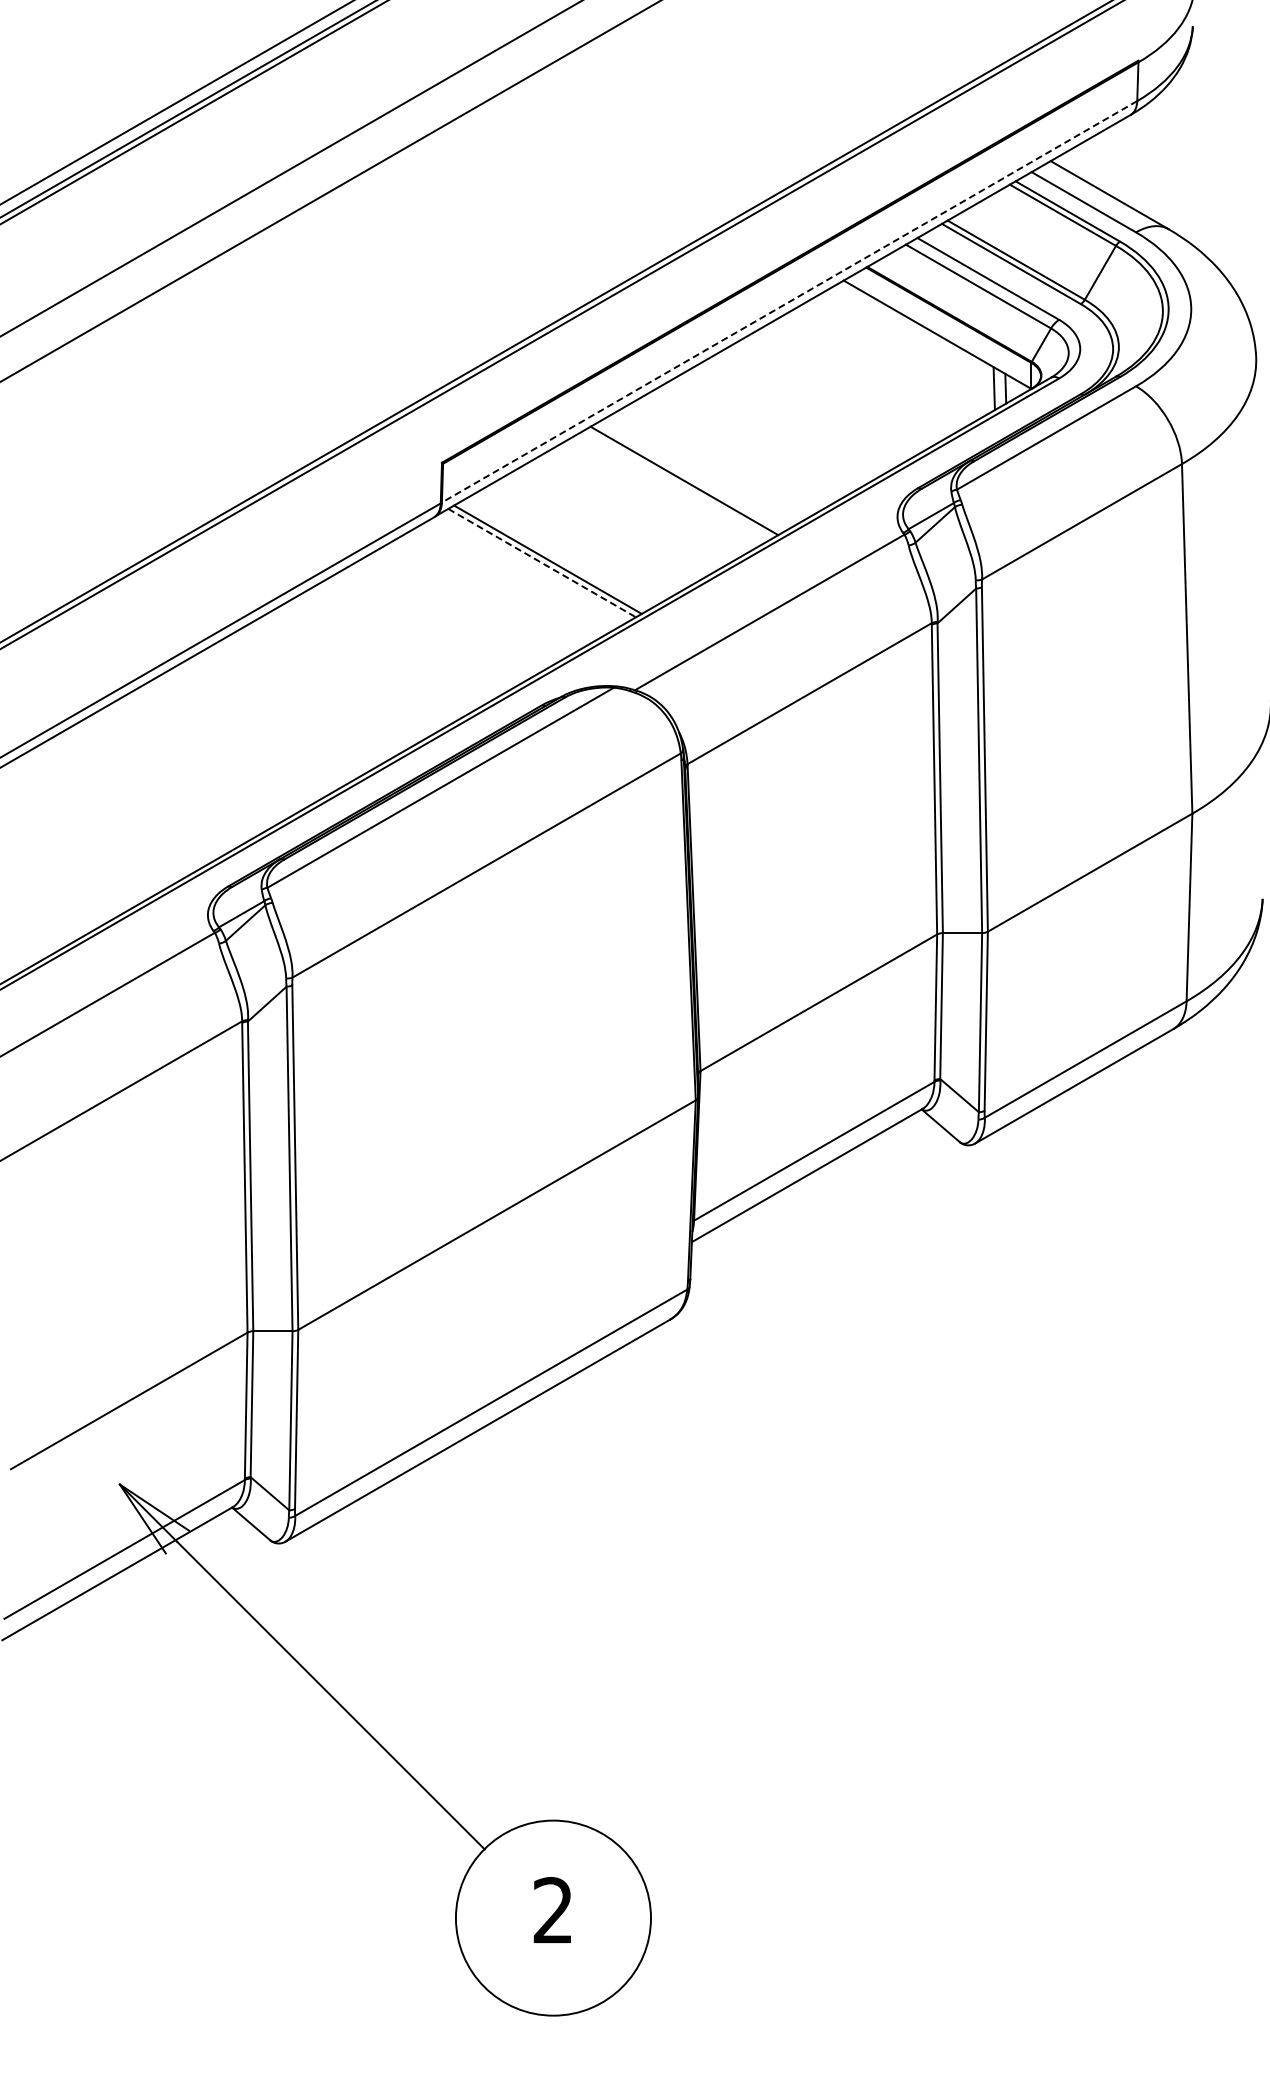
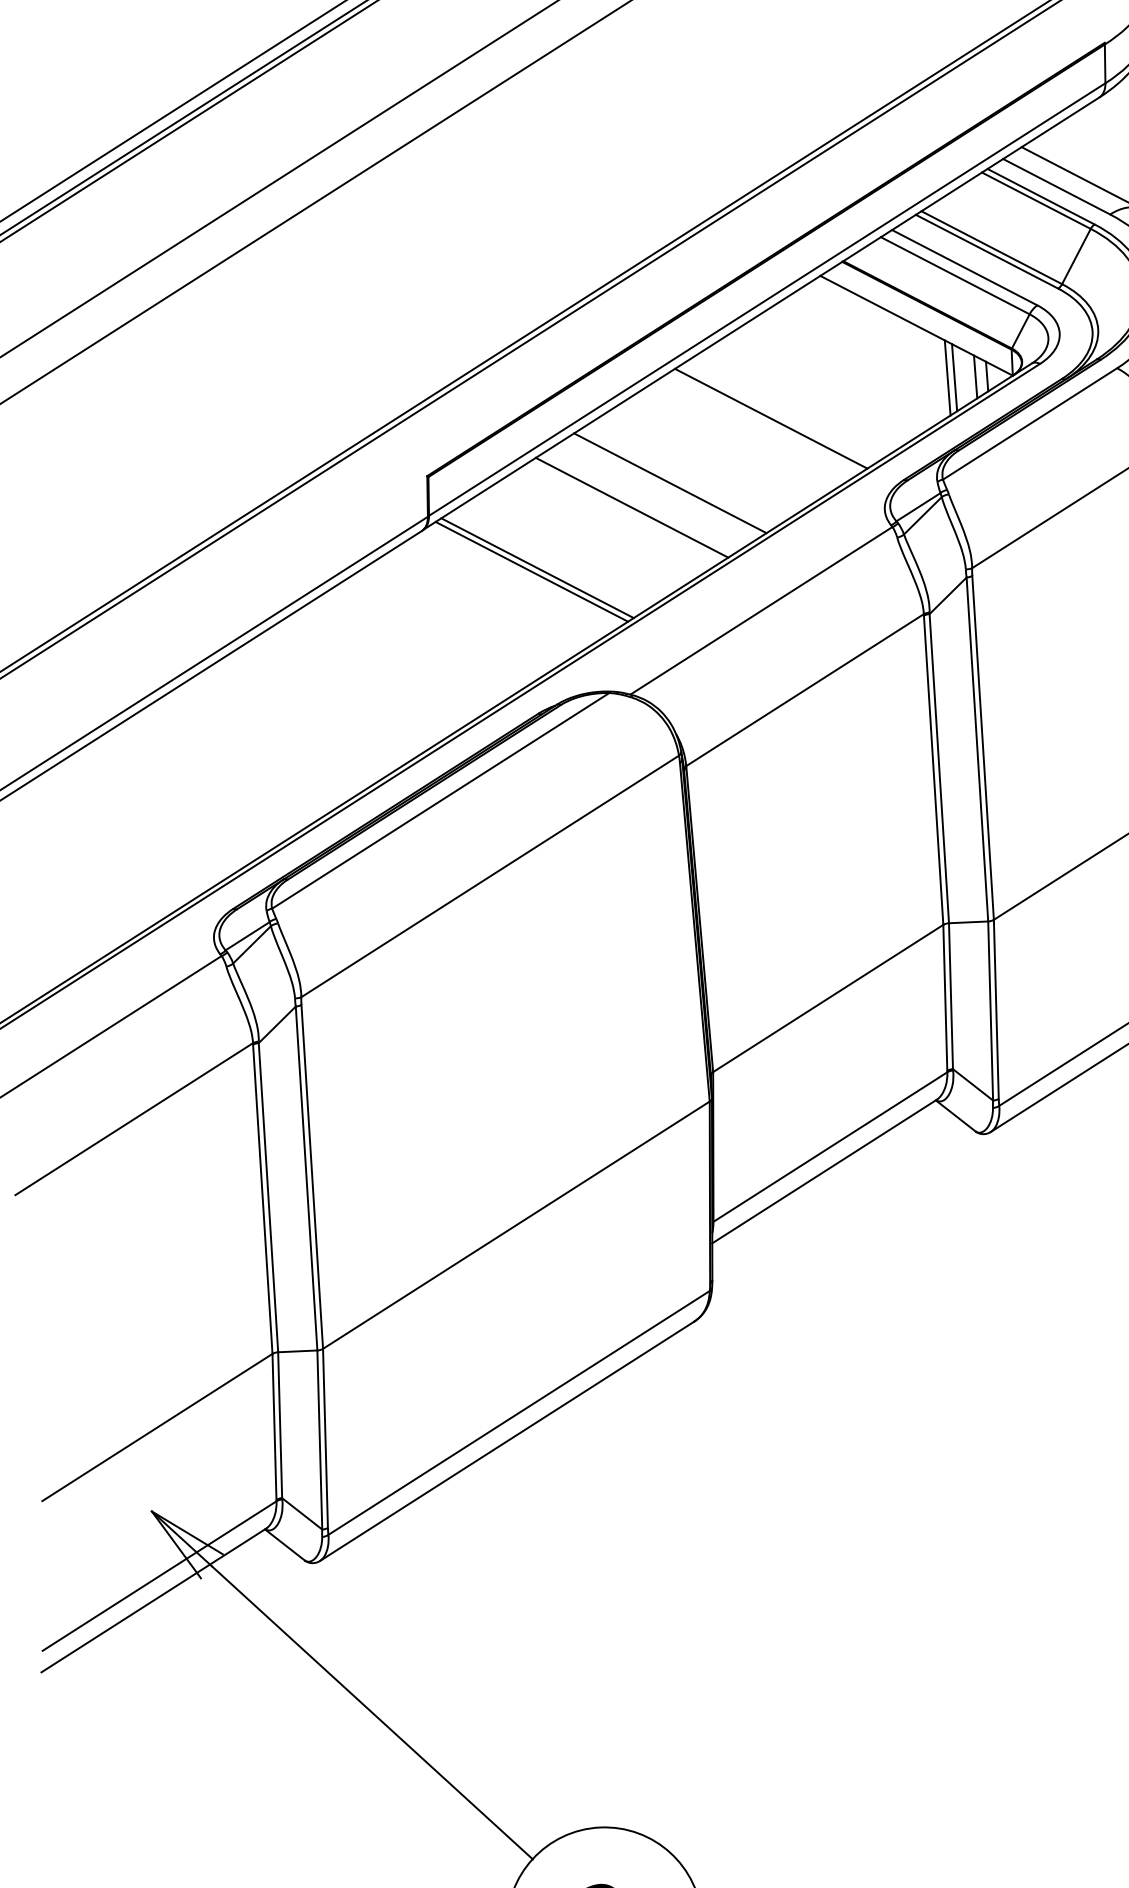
line: (789, 302) -> (767, 300), dashed -> solid
line: (966, 387) -> (947, 377), added
line: (973, 388) -> (954, 377), added
line: (788, 420) -> (771, 418), added
line: (644, 503) -> (631, 507), added
line: (542, 563) -> (532, 572), dashed -> solid

